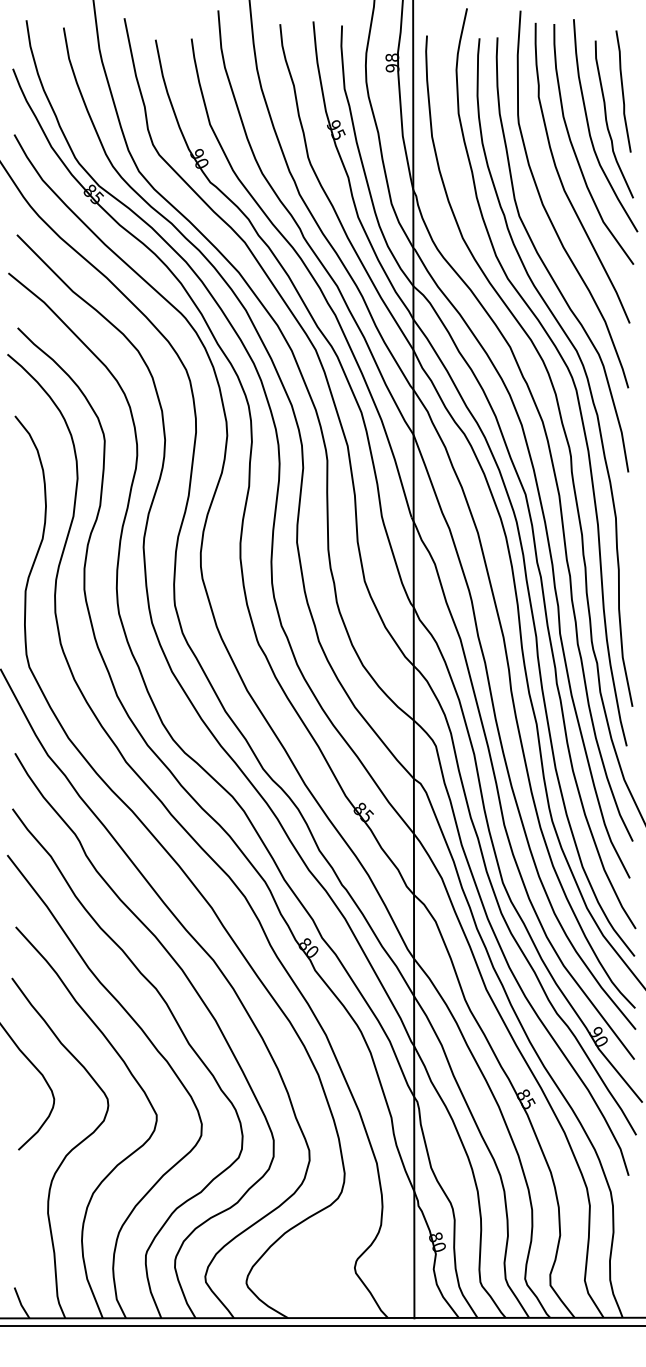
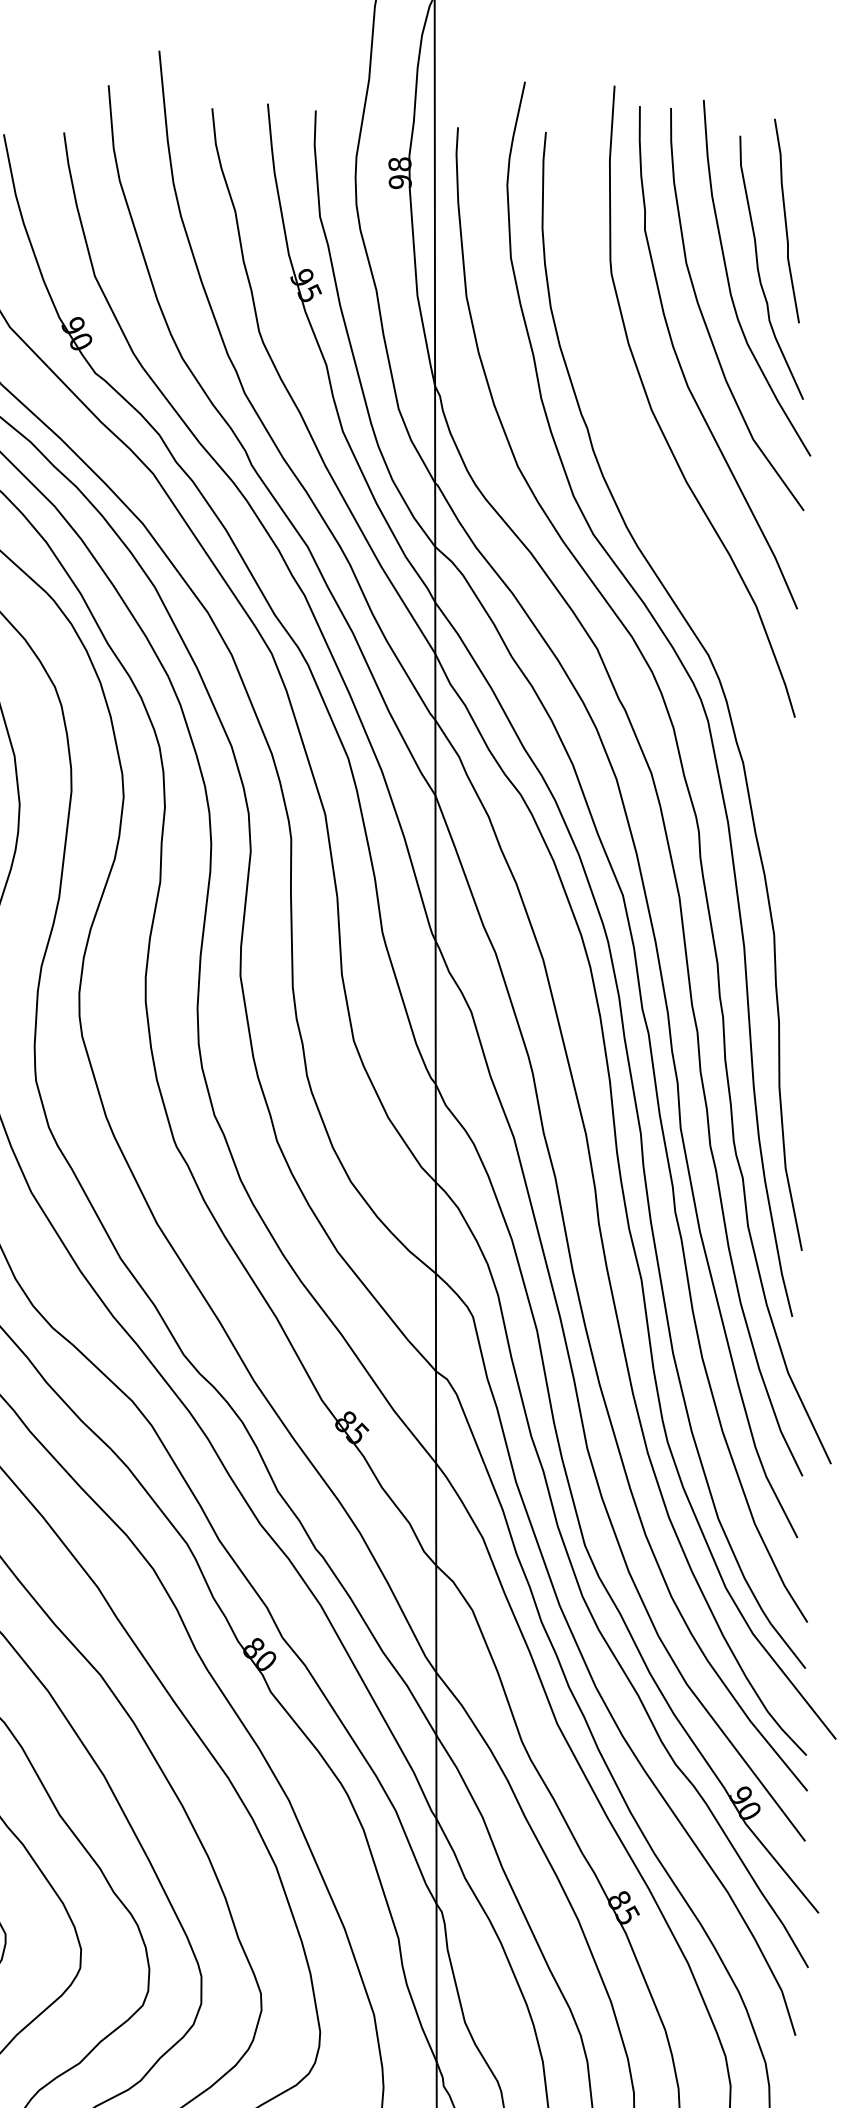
curve: (544, 262) -> (654, 507), removed

